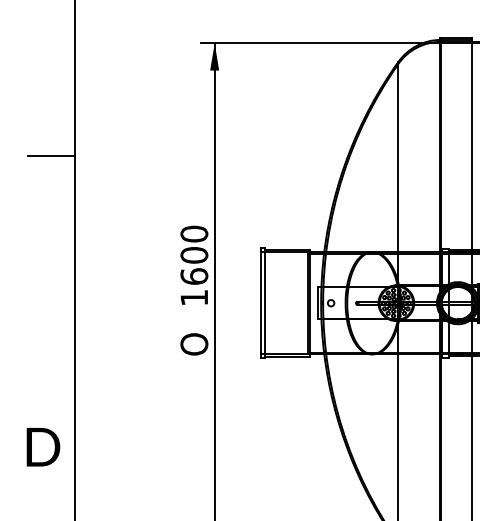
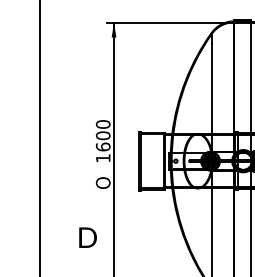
line: (49, 155) -> (26, 82), removed
text: (42, 446) -> (87, 237), moved

